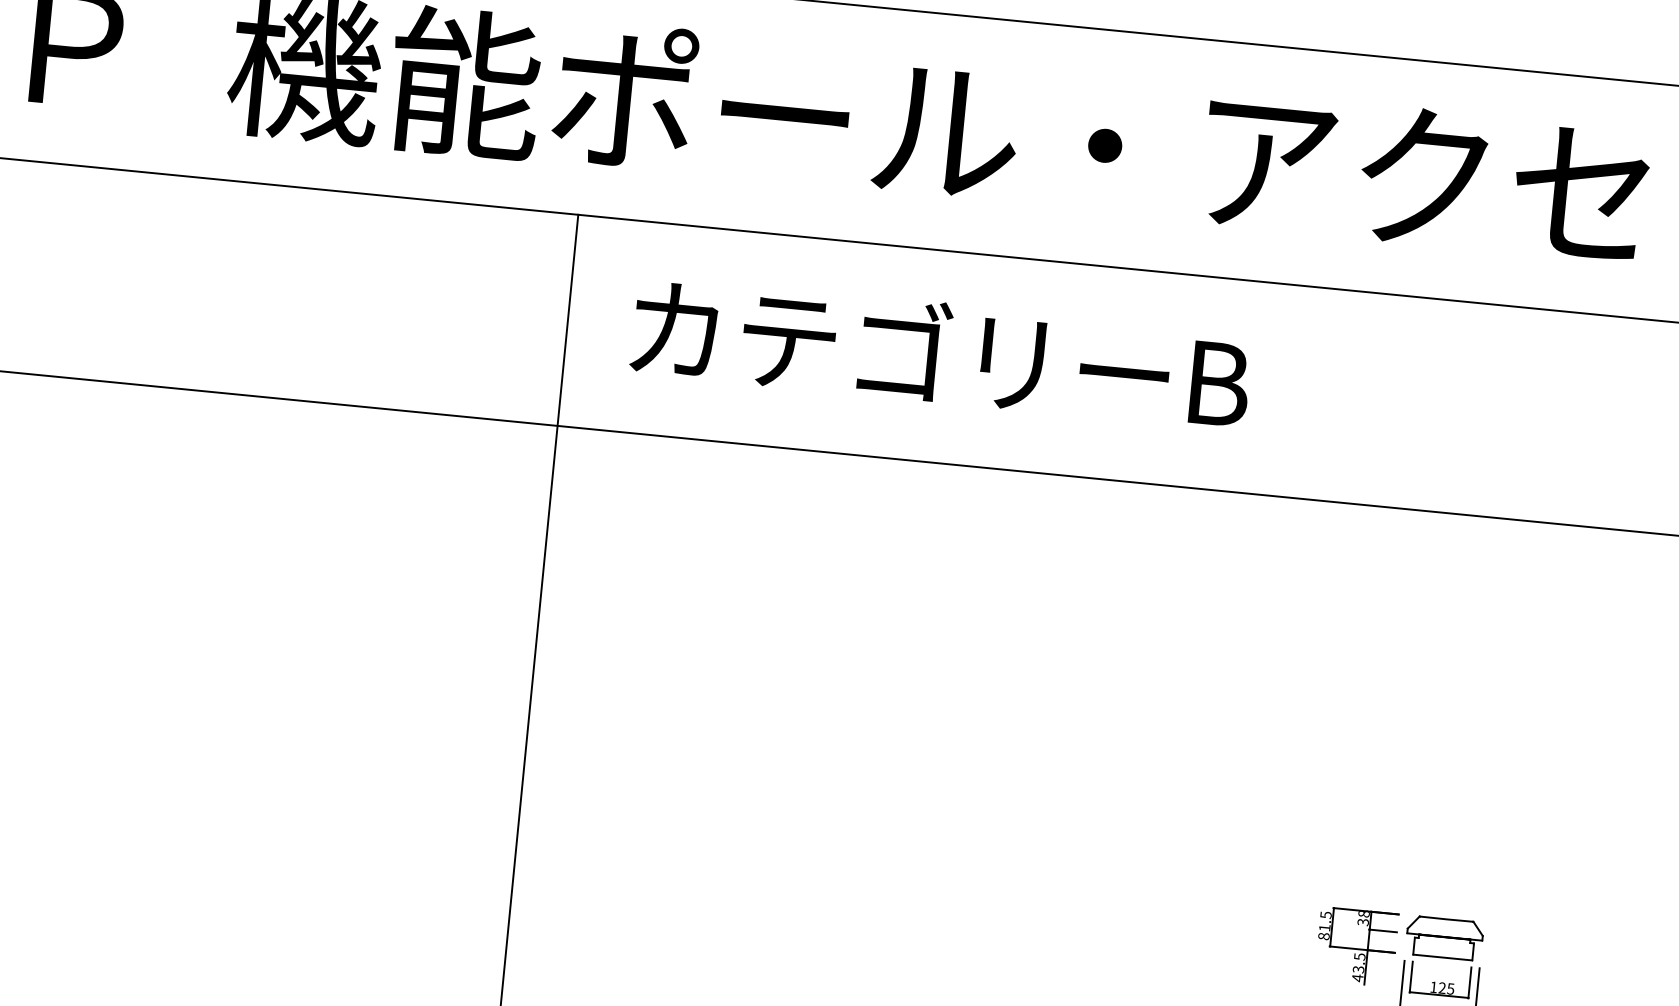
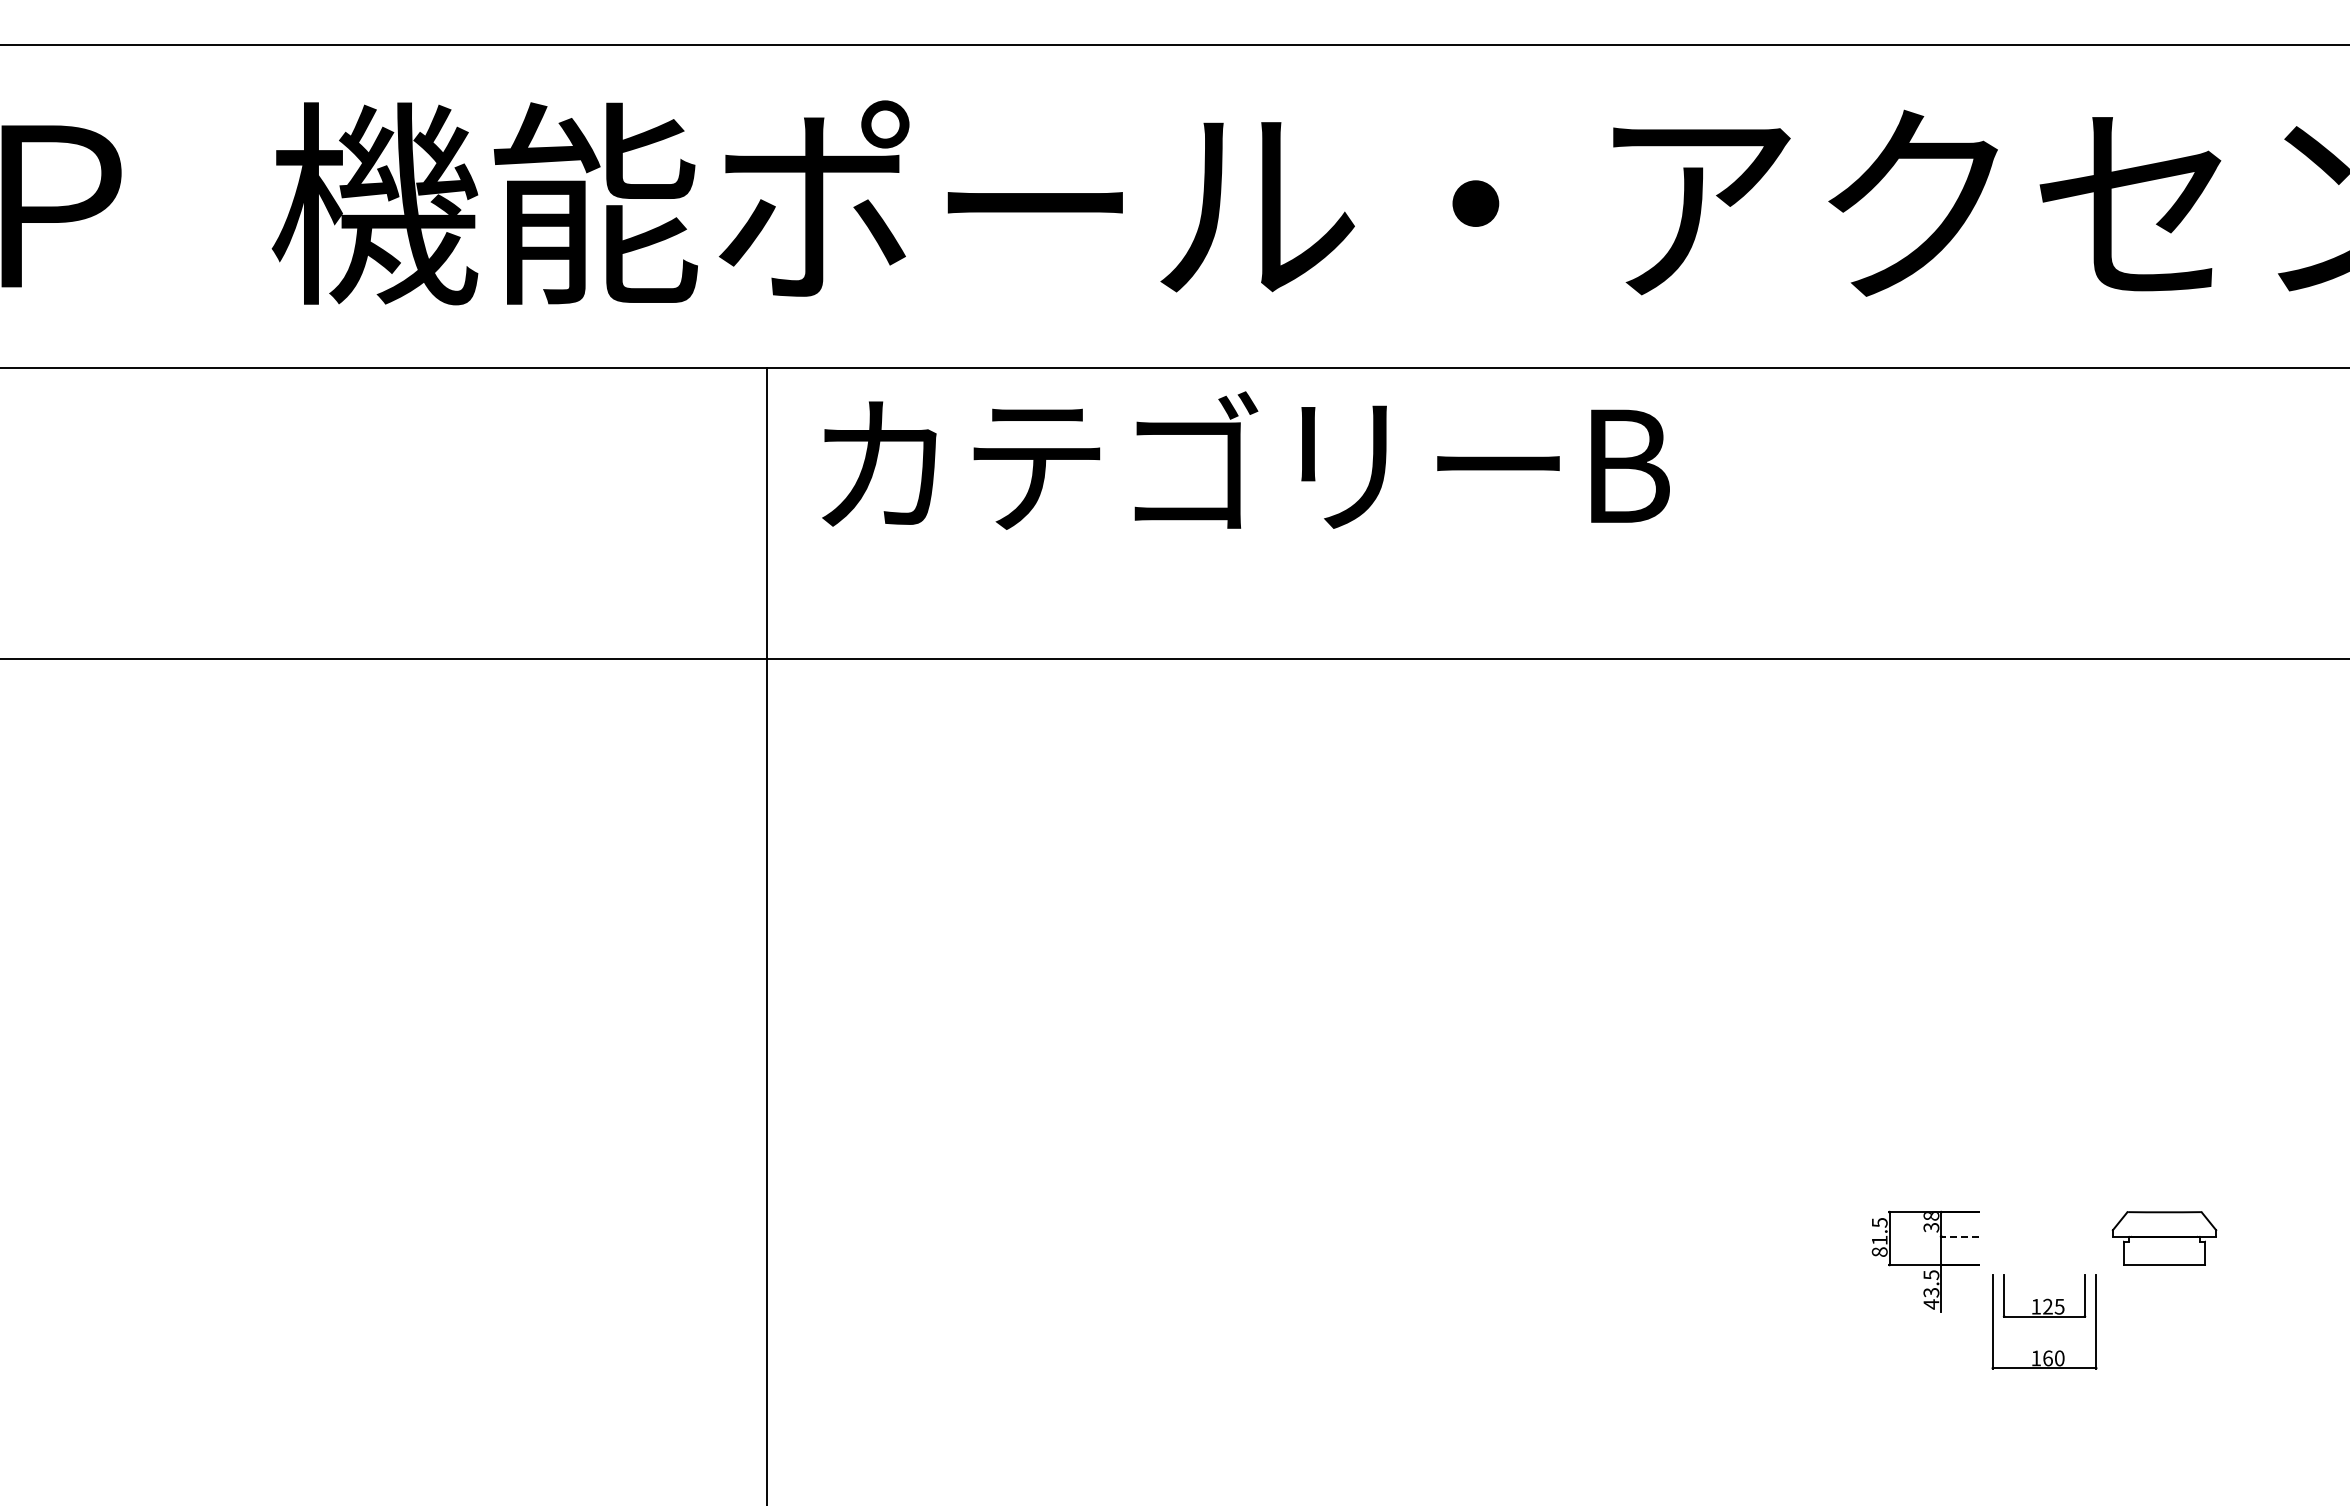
text: (940, 352) -> (1245, 460), moved
line: (1383, 930) -> (1959, 1236), solid -> dashed
part: (1444, 938) -> (2164, 1238), moved

